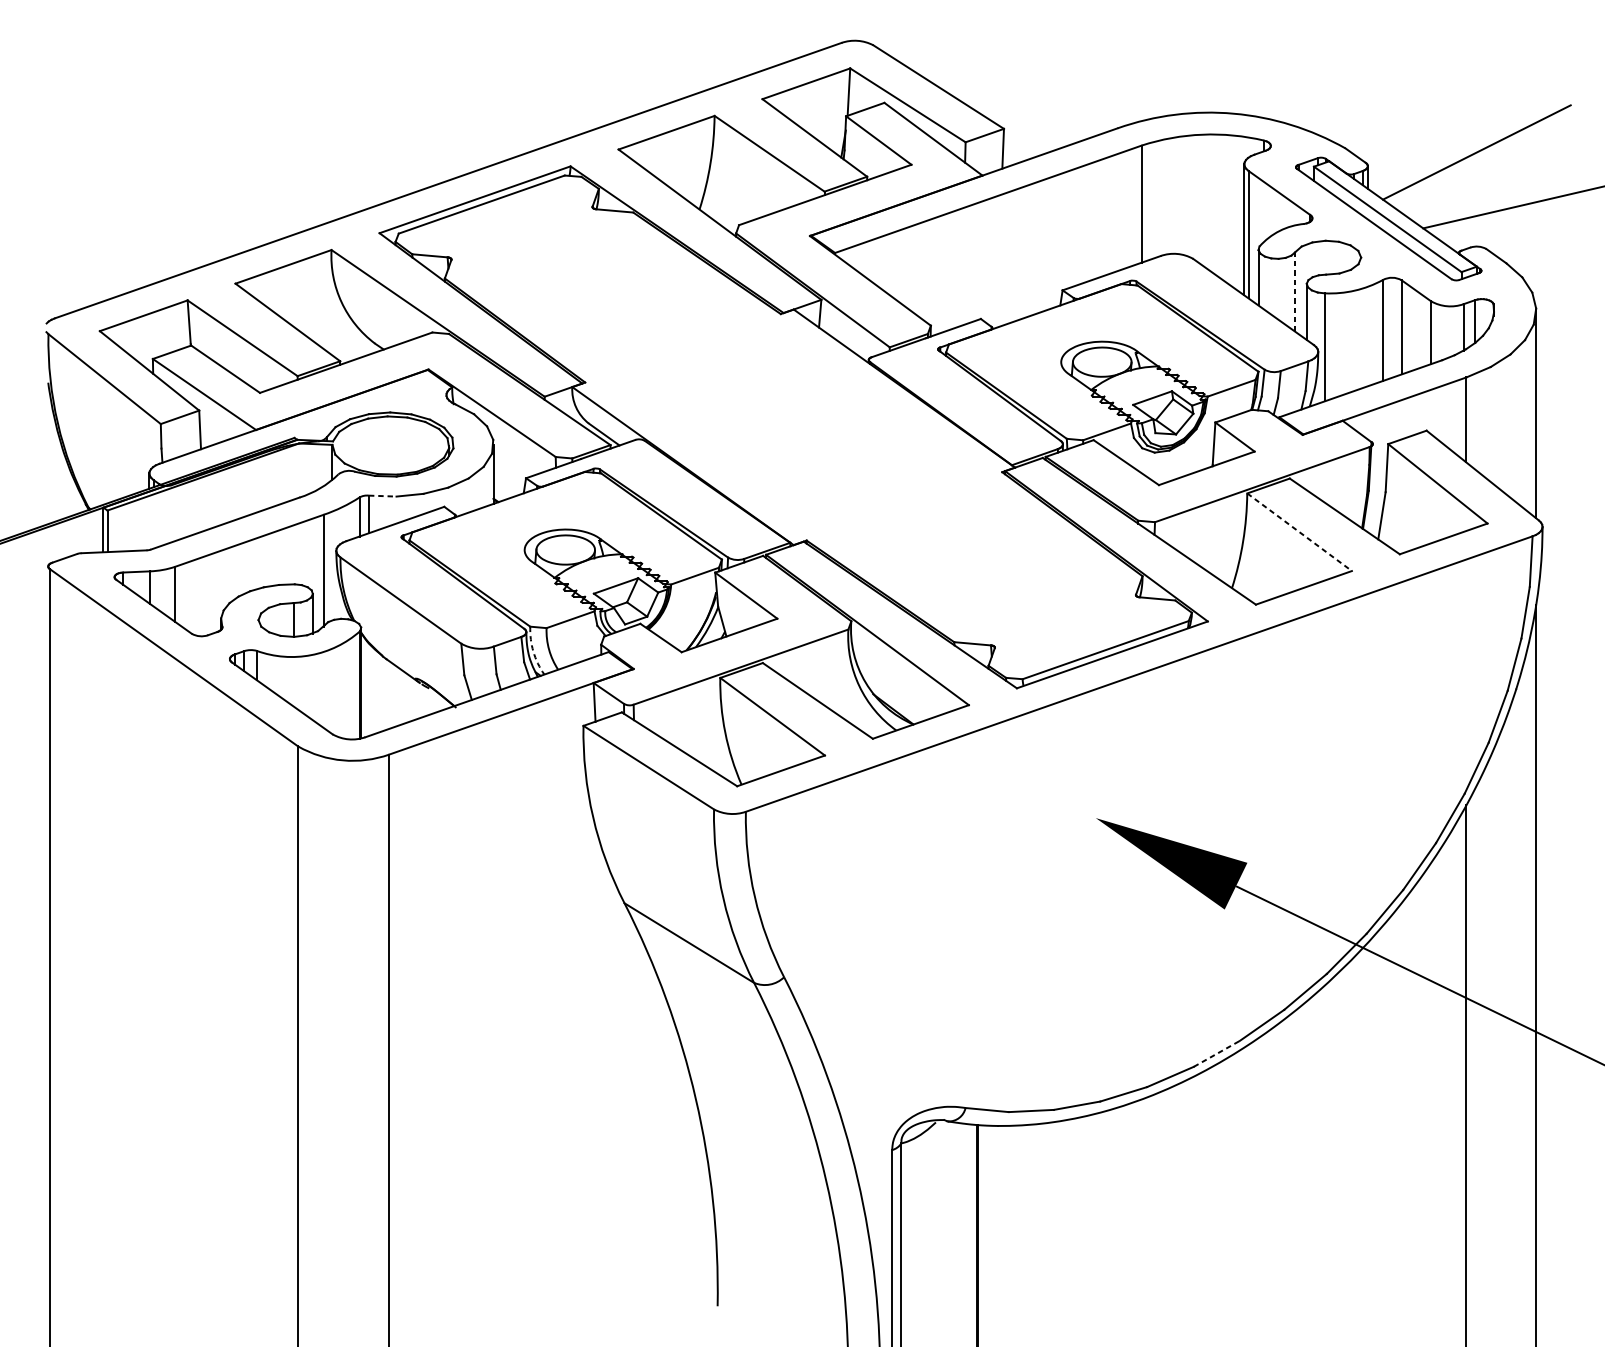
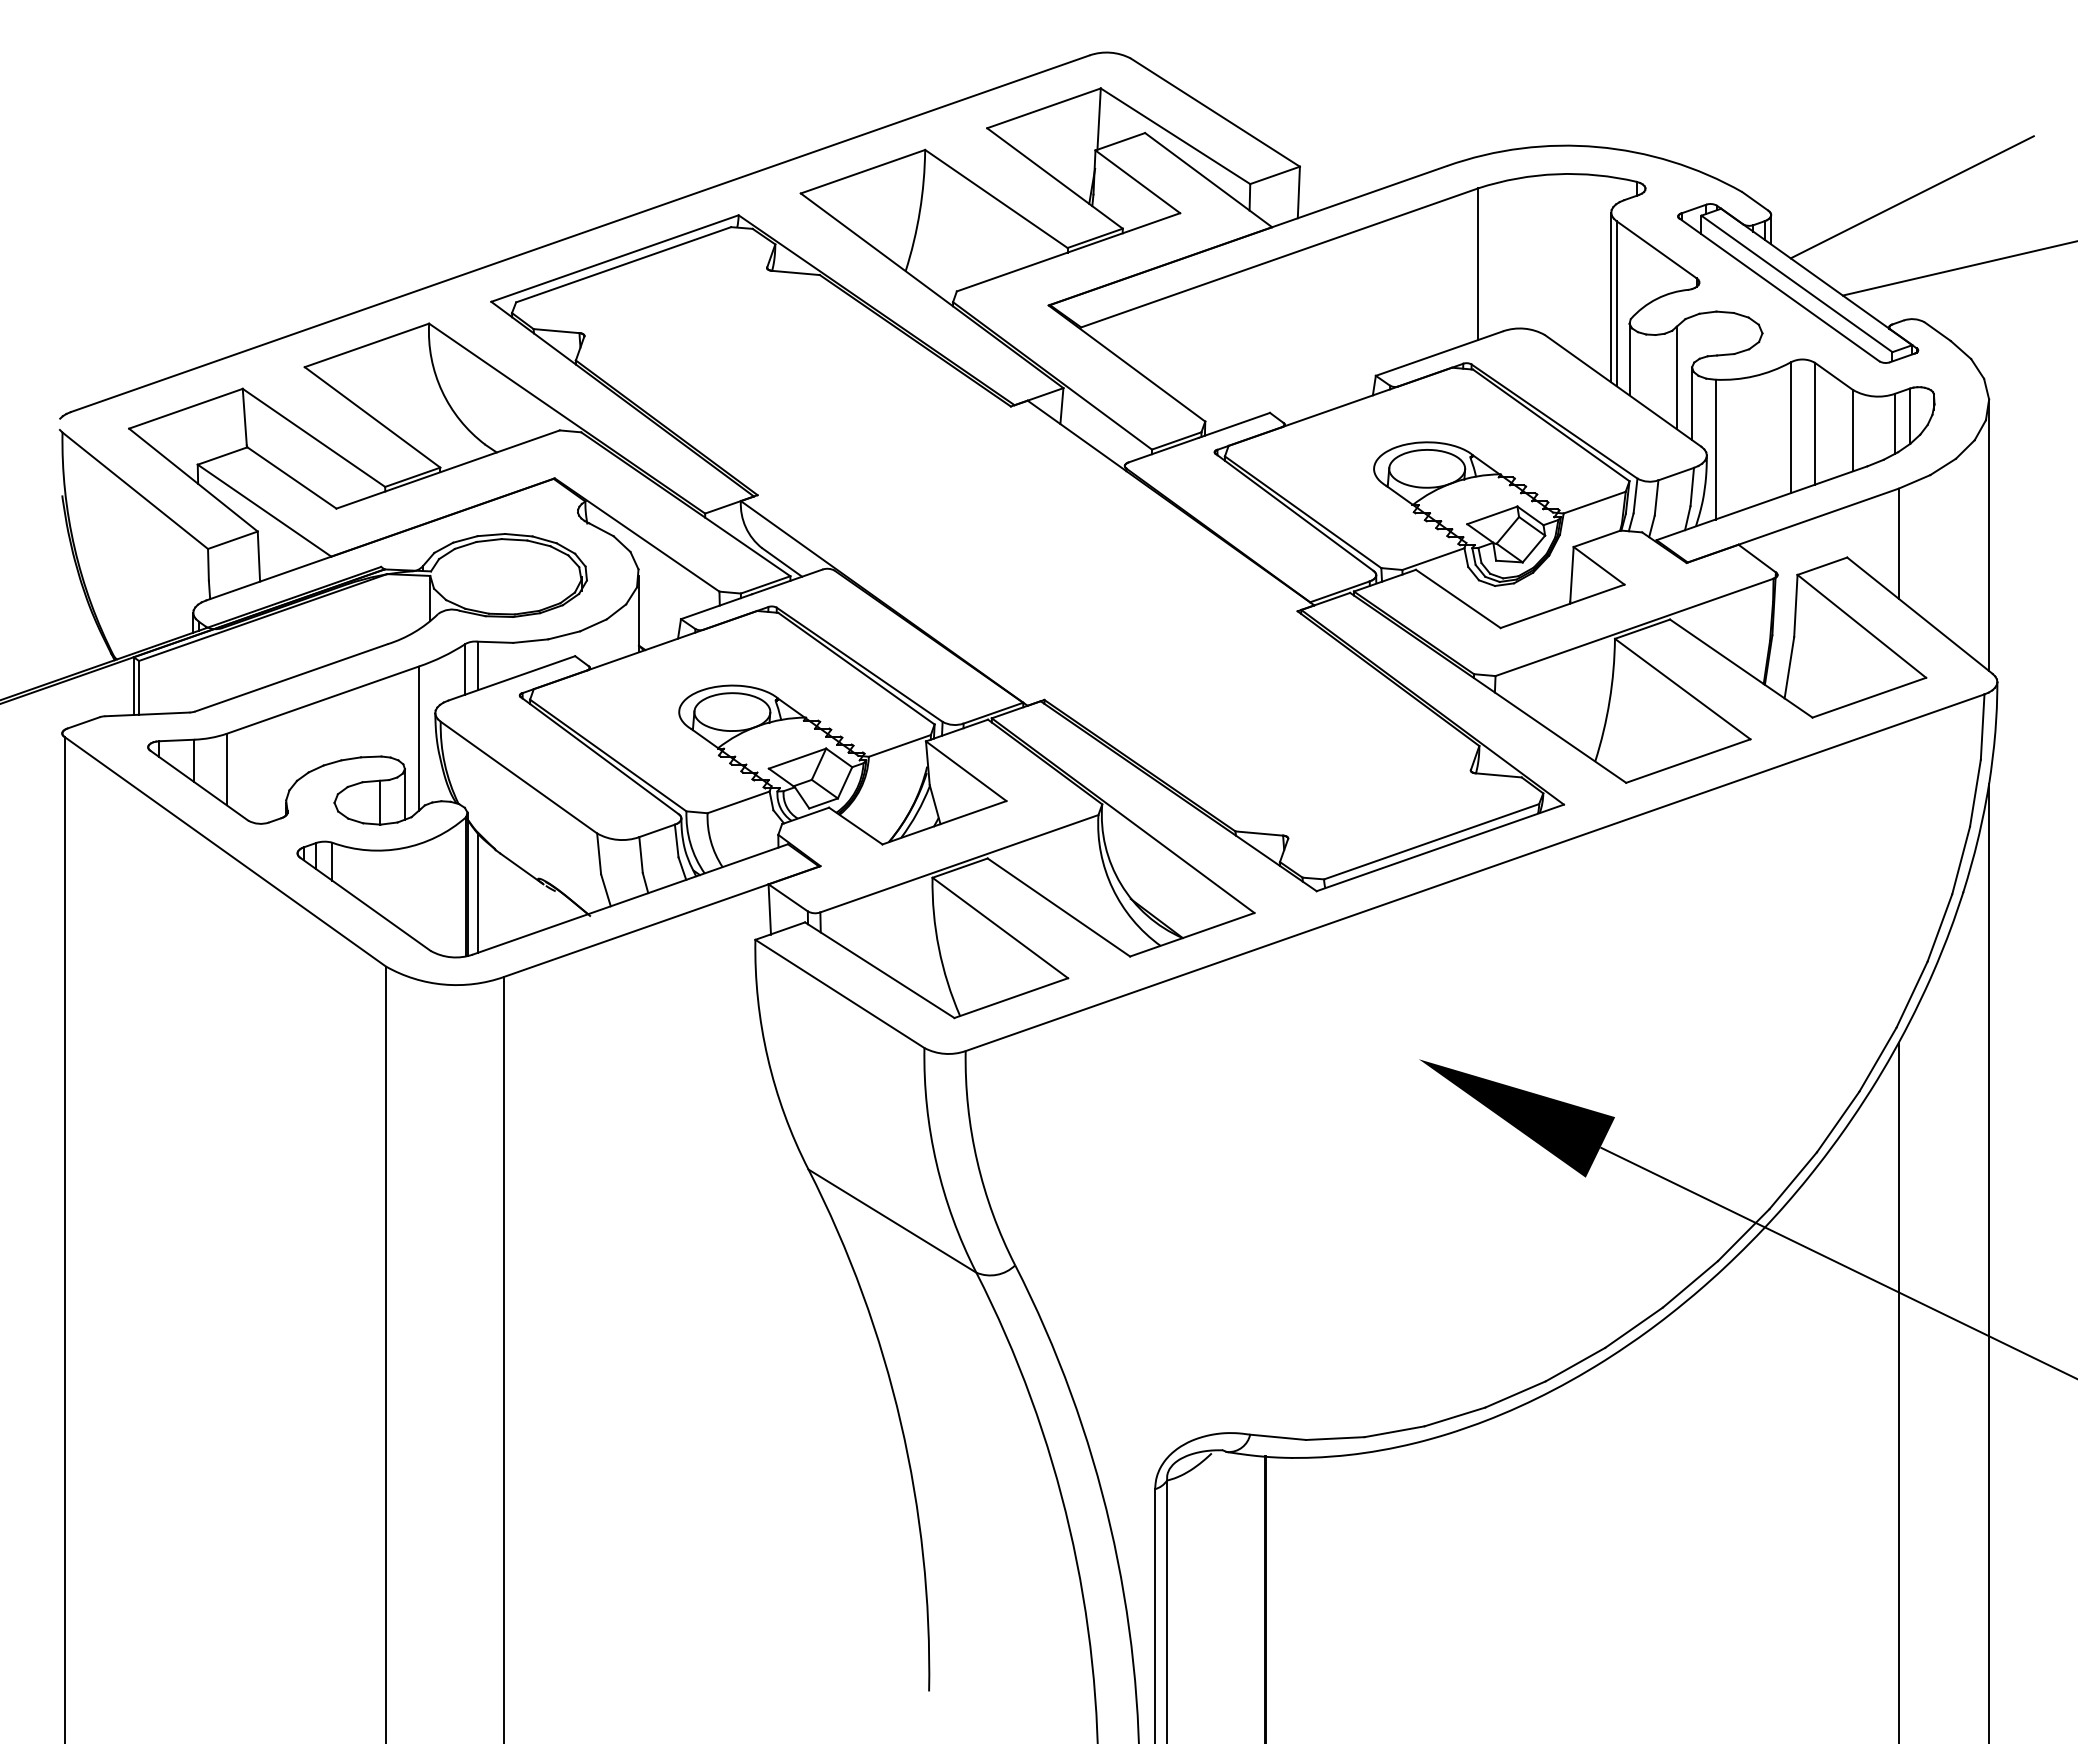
line: (1294, 291) -> (1676, 377), dashed -> solid
line: (382, 496) -> (495, 642), dashed -> solid
line: (1300, 532) -> (1683, 689), dashed -> solid
arc: (533, 651) -> (690, 843), dashed -> solid
line: (368, 689) -> (477, 892), added
line: (1216, 1053) -> (1575, 1364), dashed -> solid

